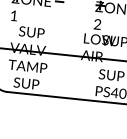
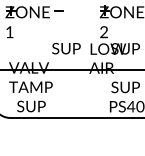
text: (31, 32) -> (66, 48), moved

